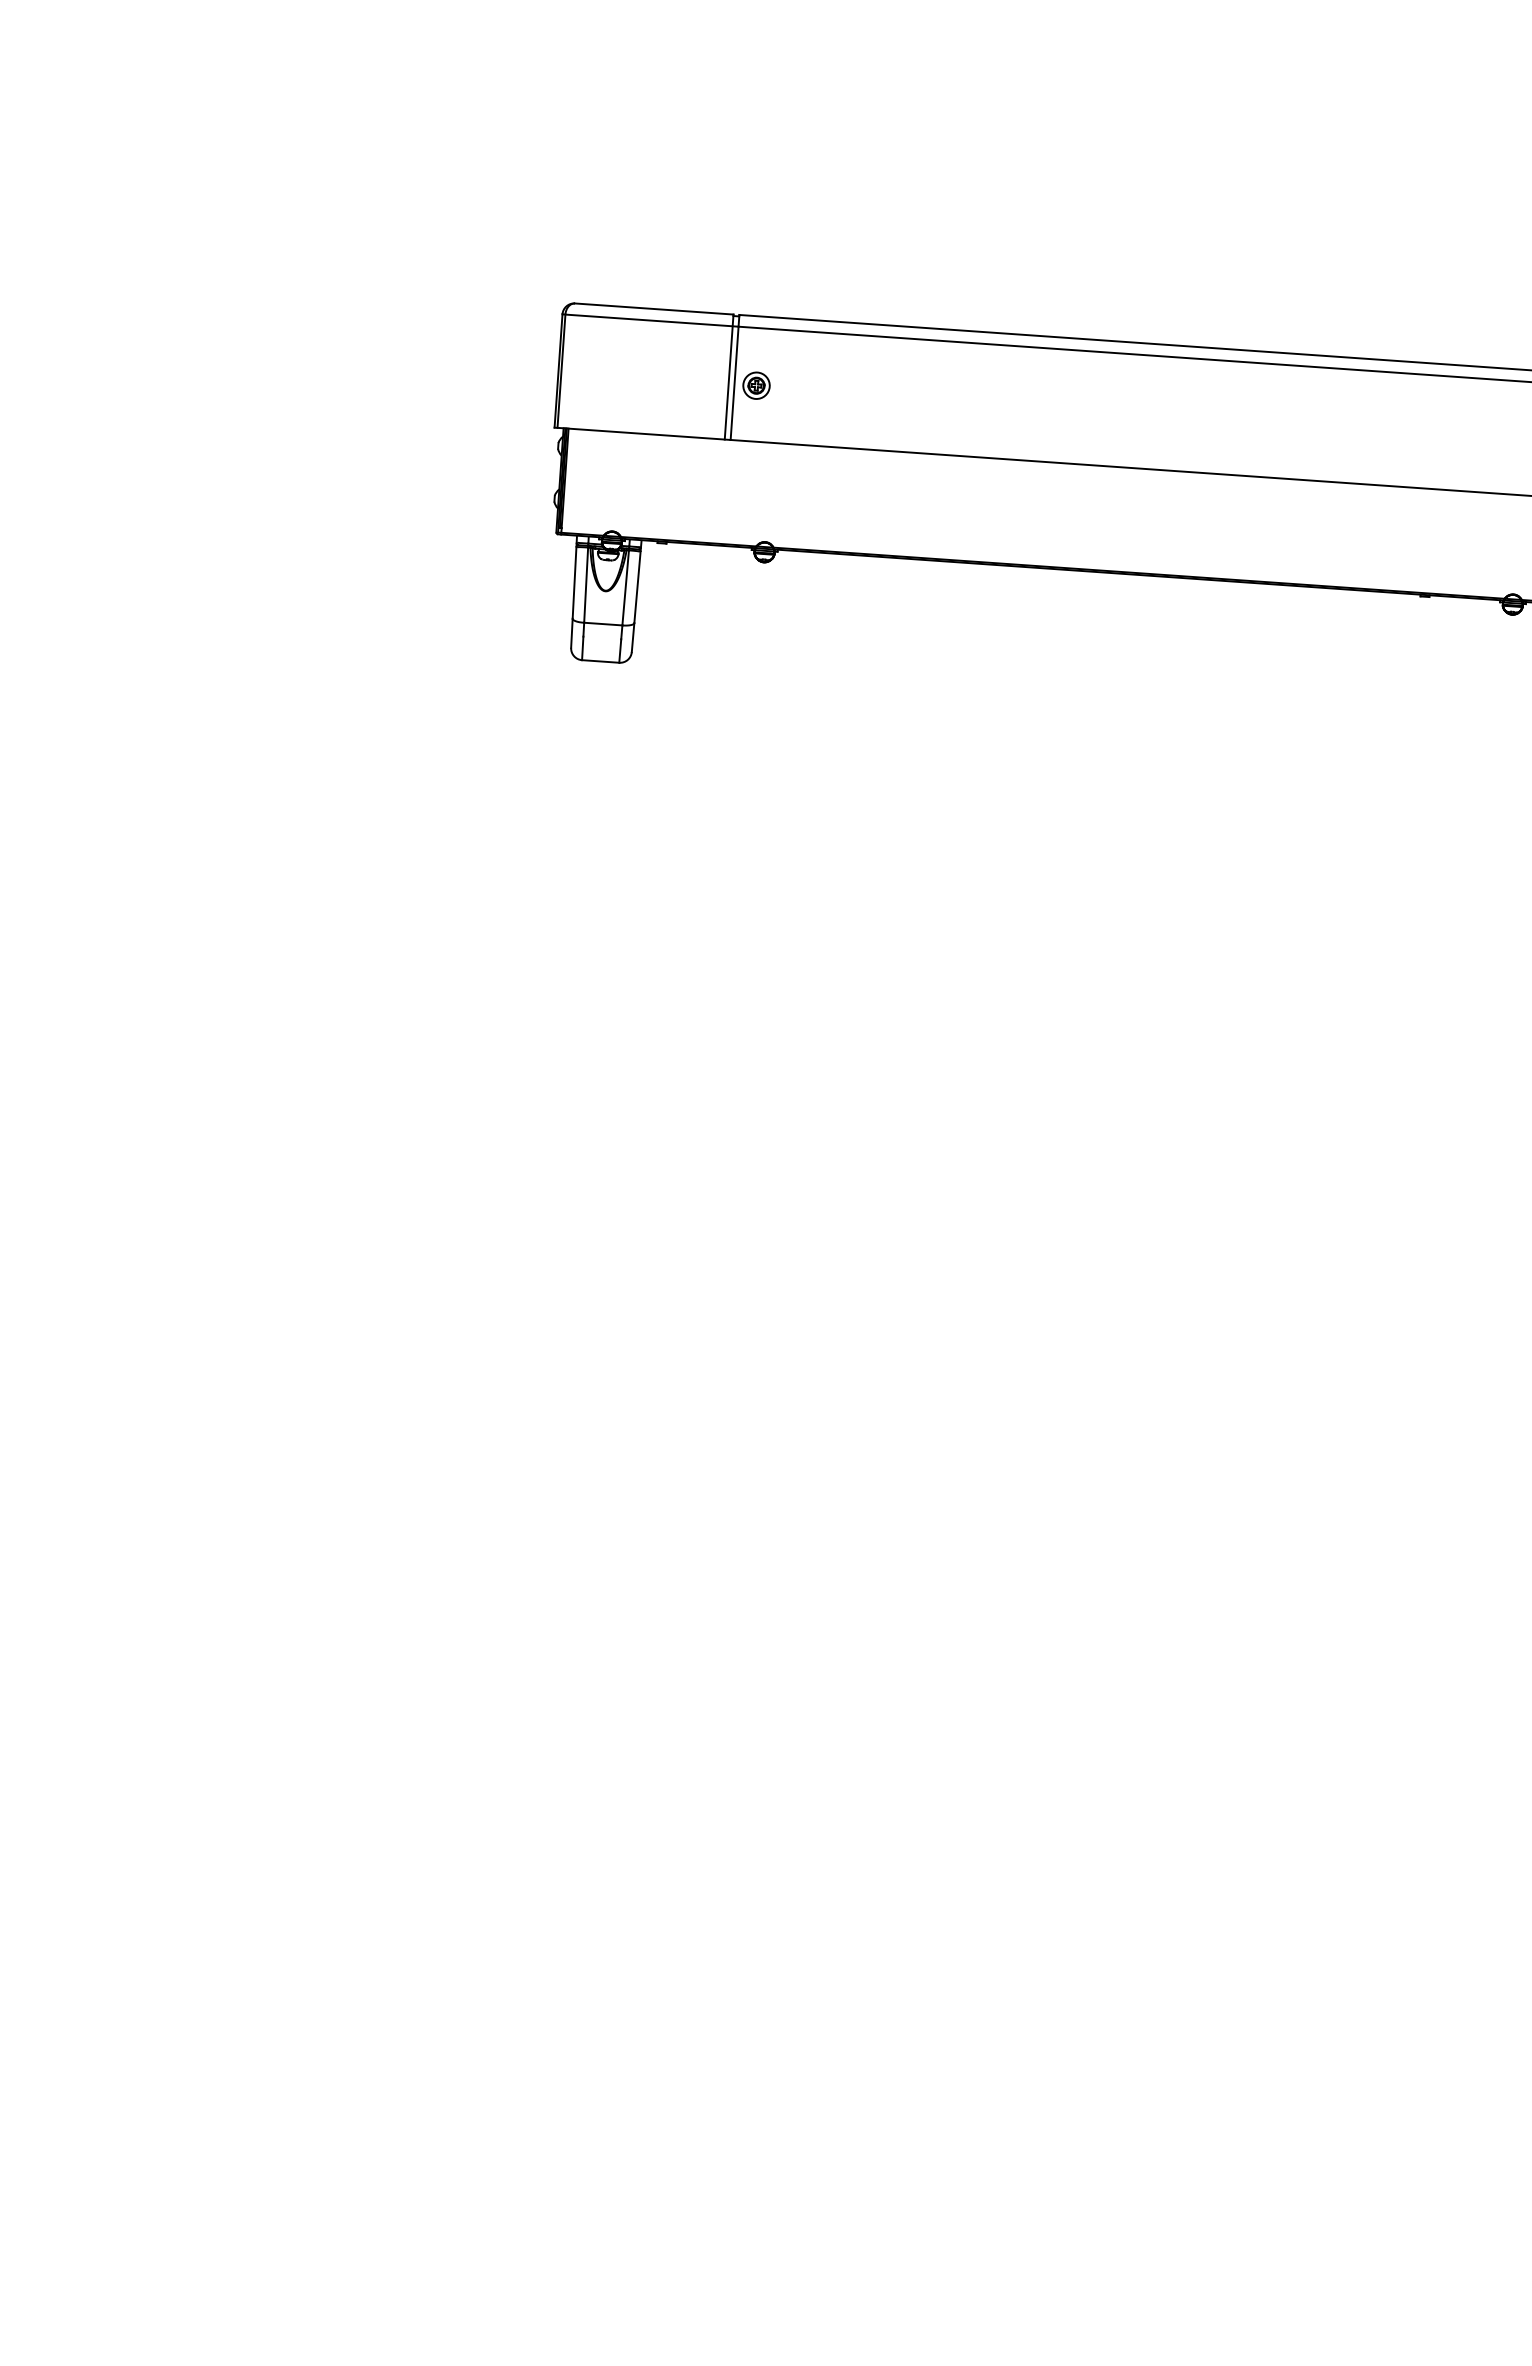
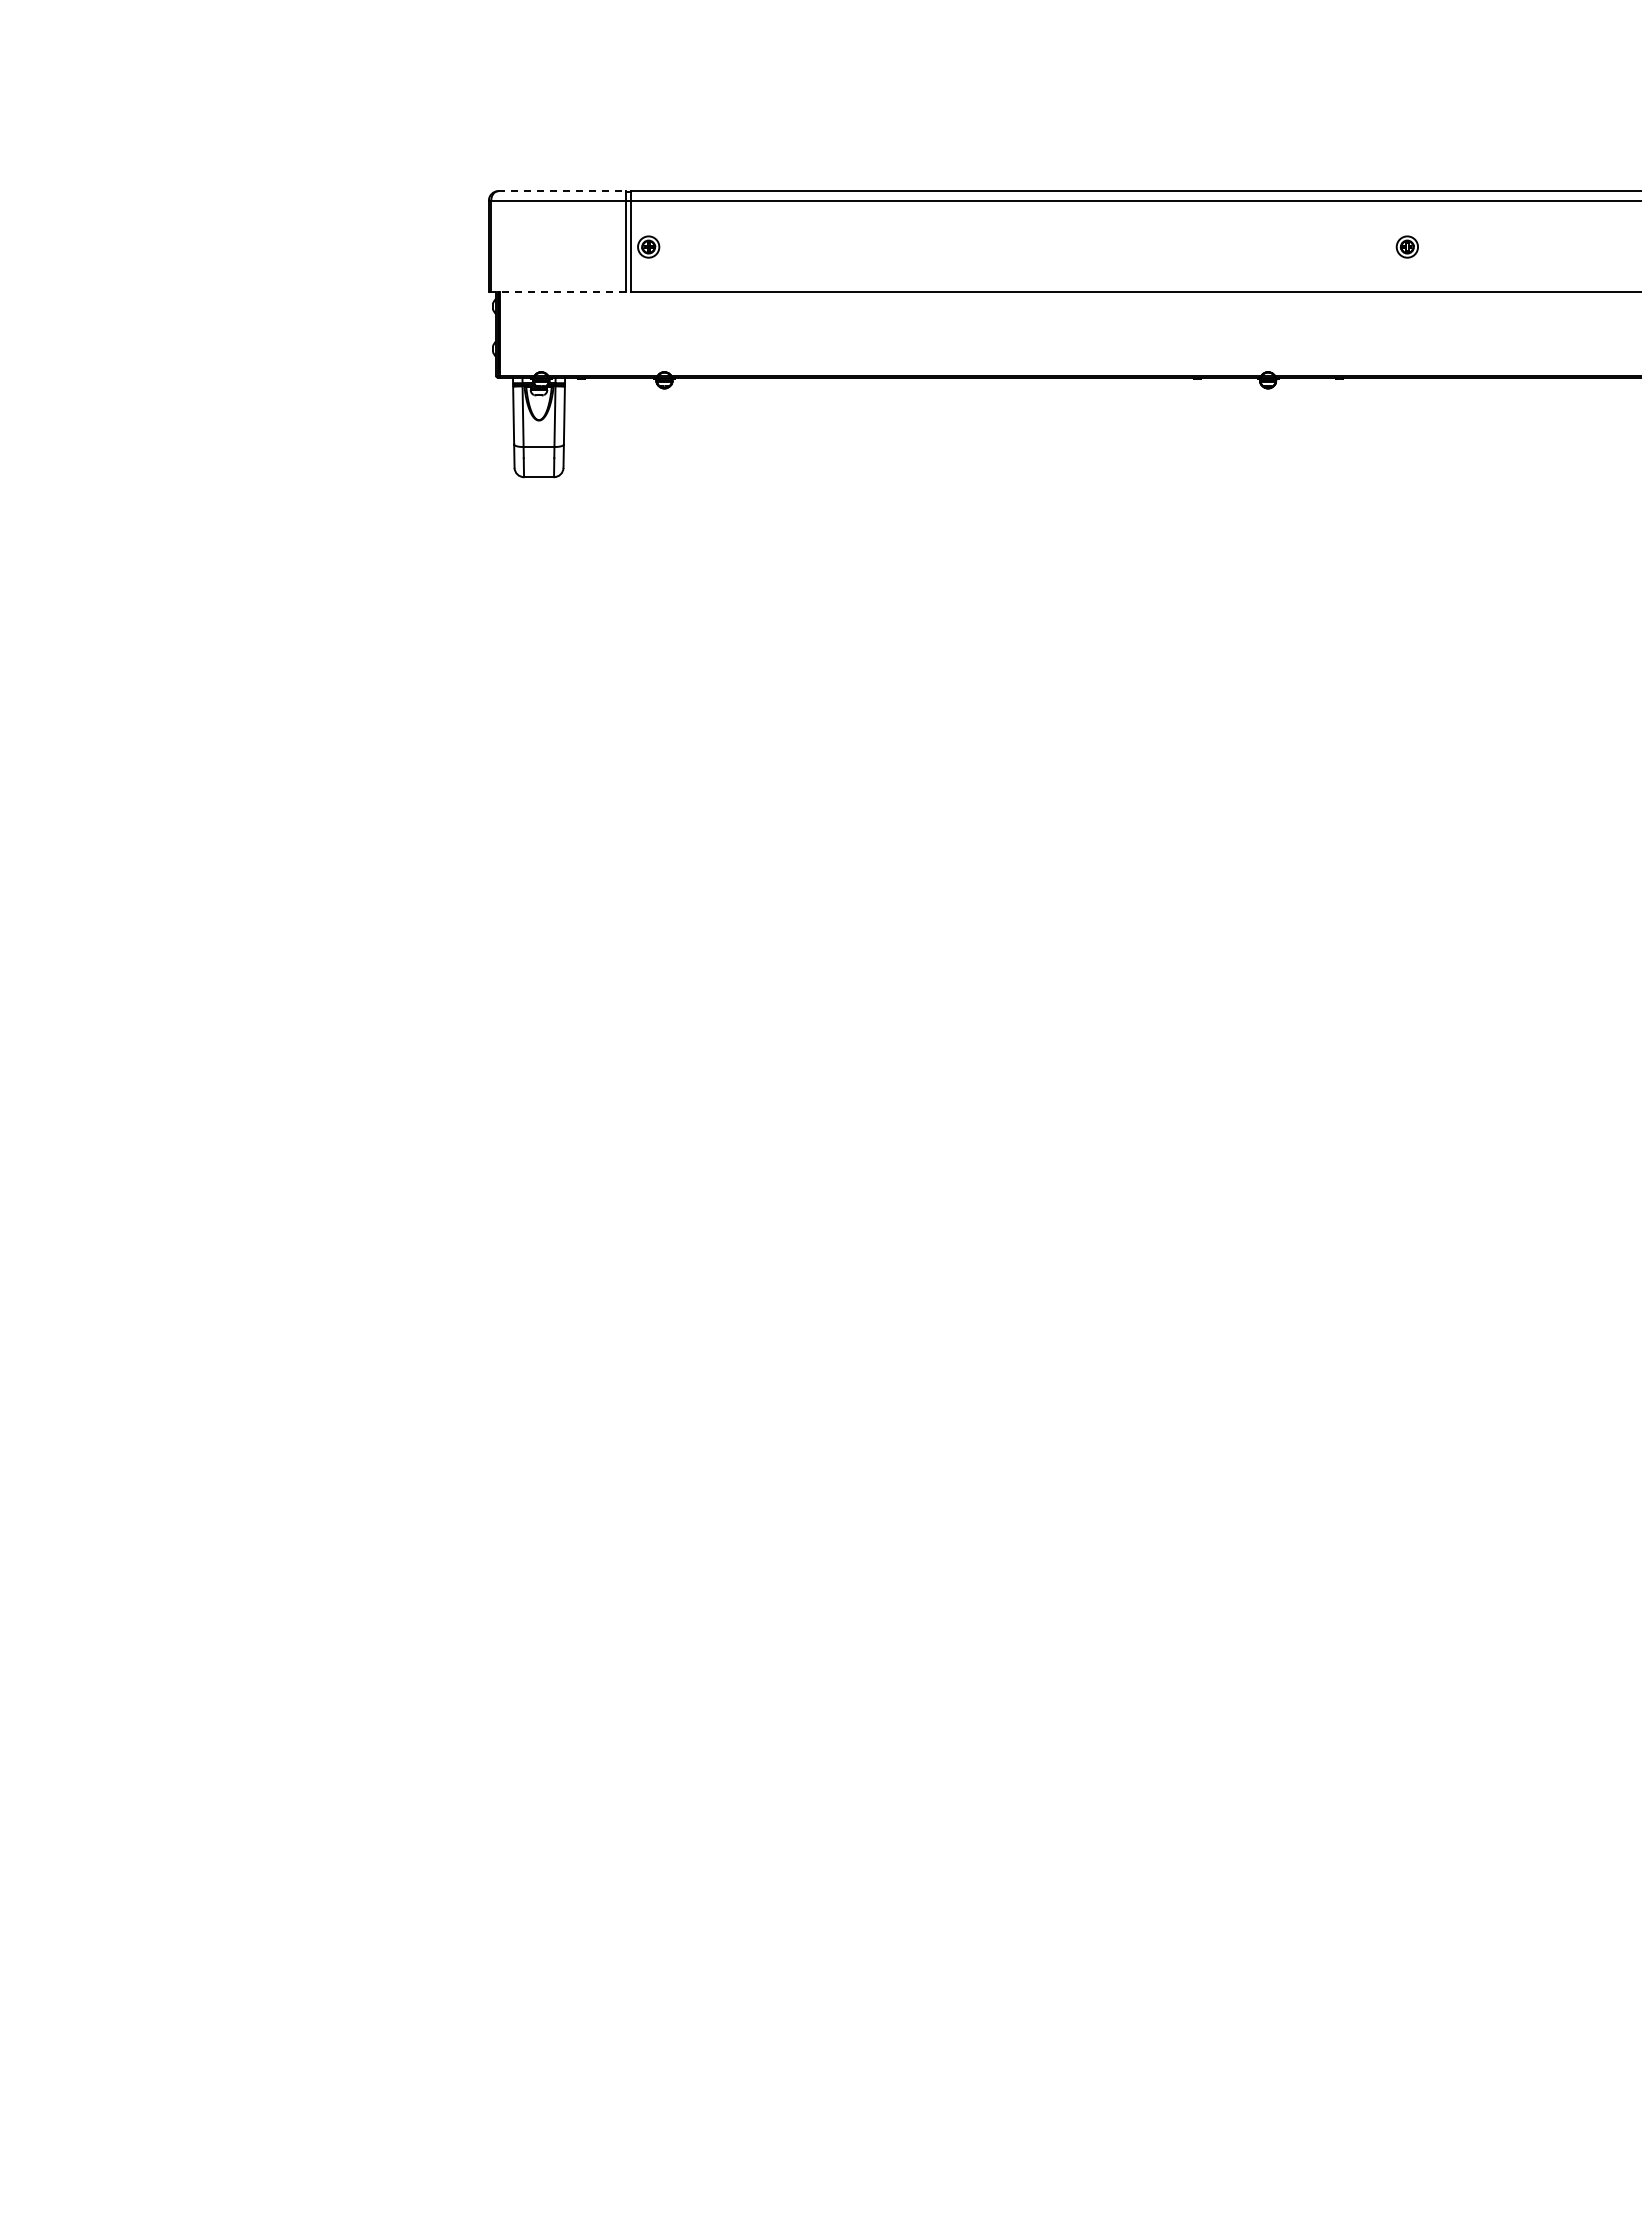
line: (654, 309) -> (562, 191), solid -> dashed
line: (643, 434) -> (560, 292), solid -> dashed

